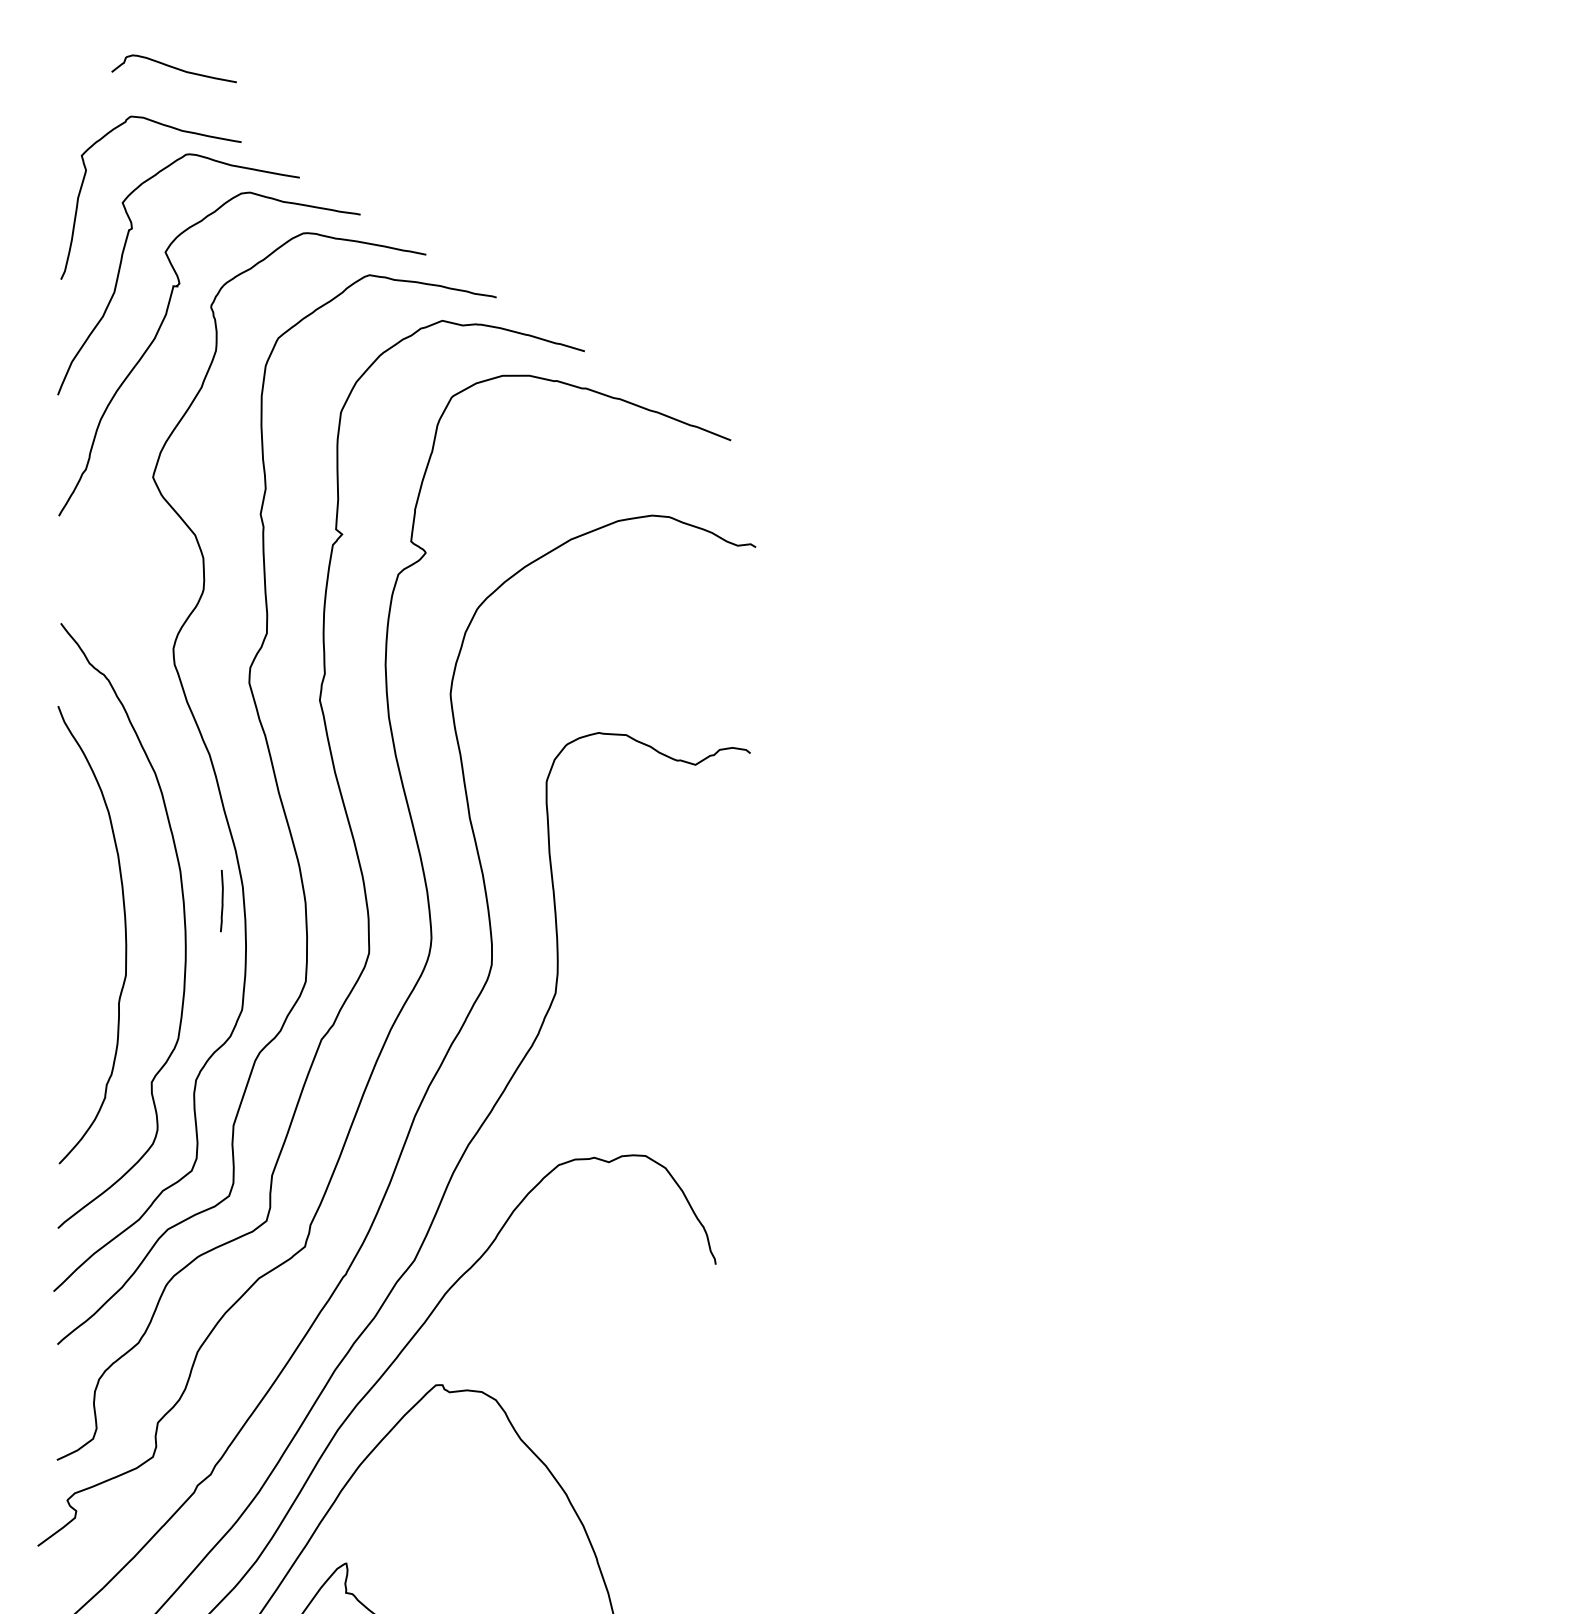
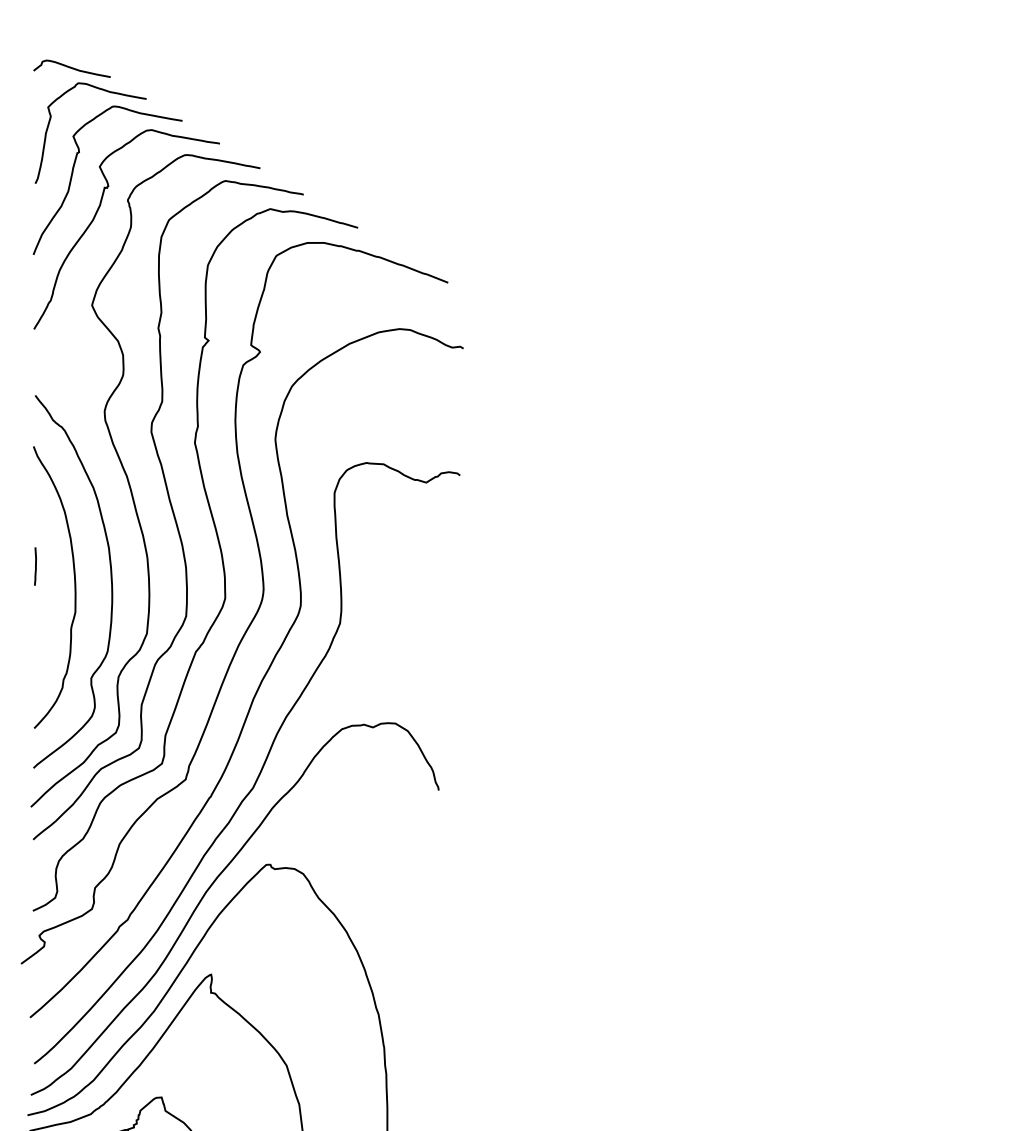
curve: (173, 68) -> (71, 68), moved
line: (221, 900) -> (35, 566), moved

